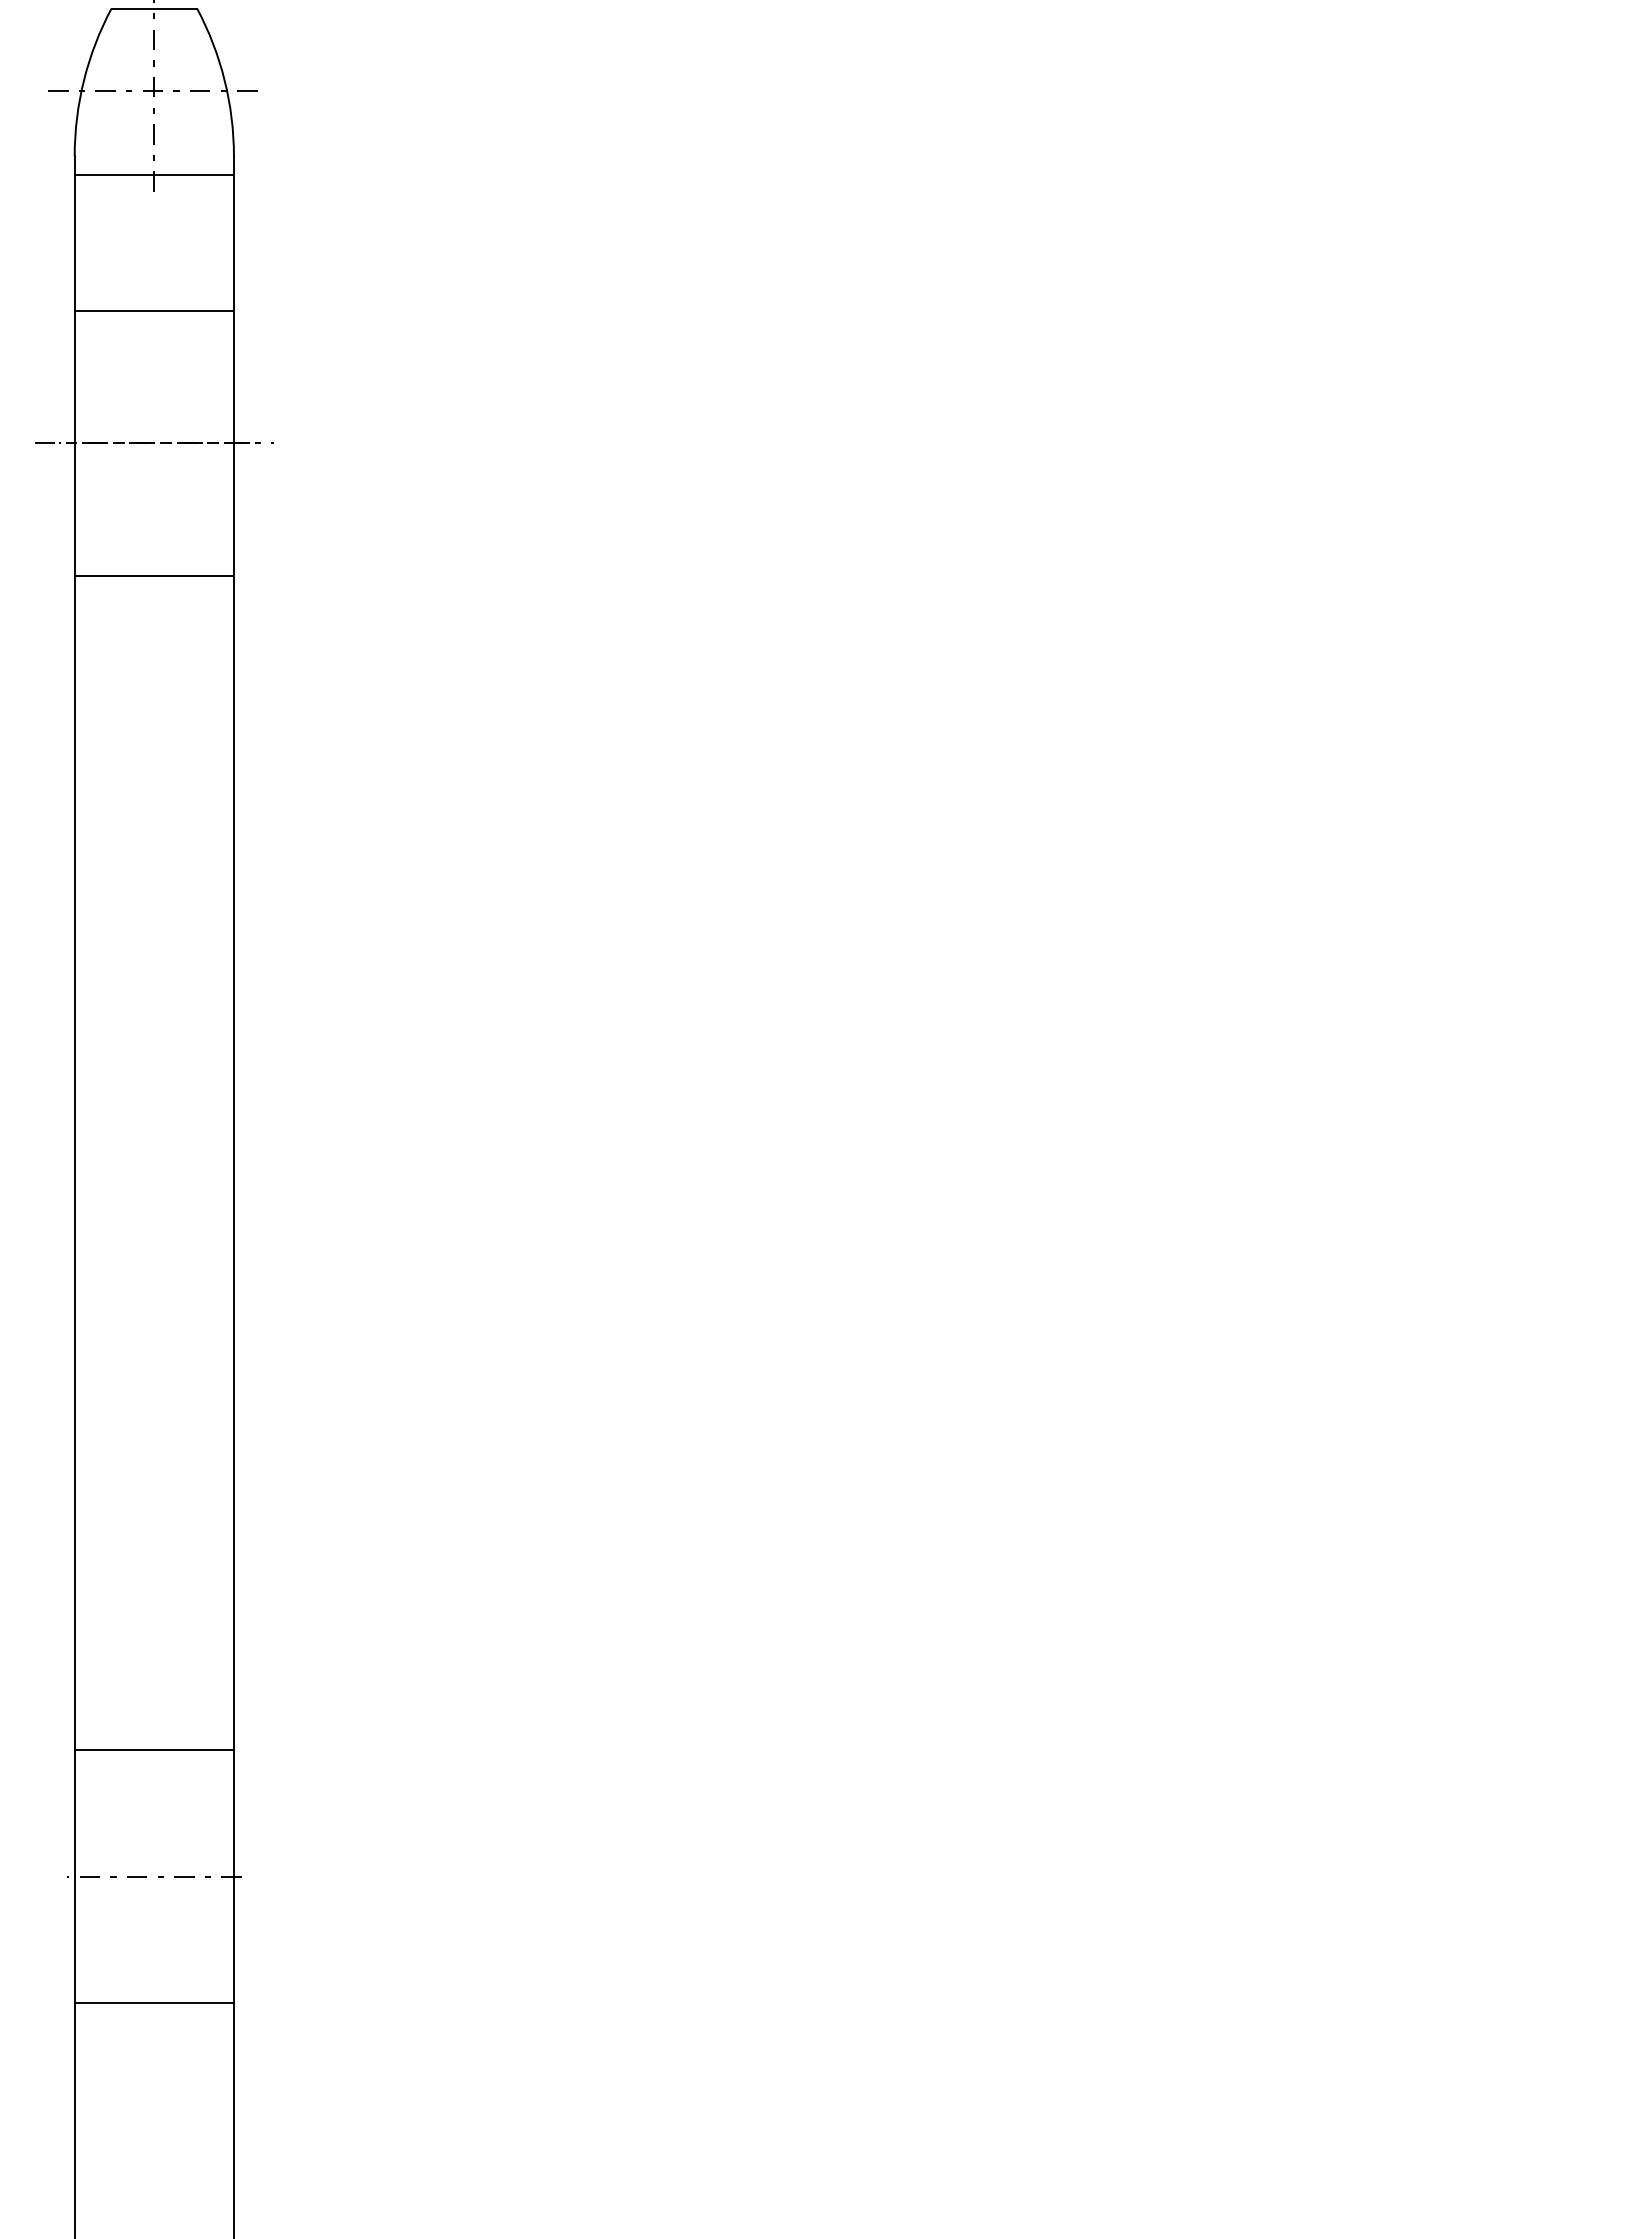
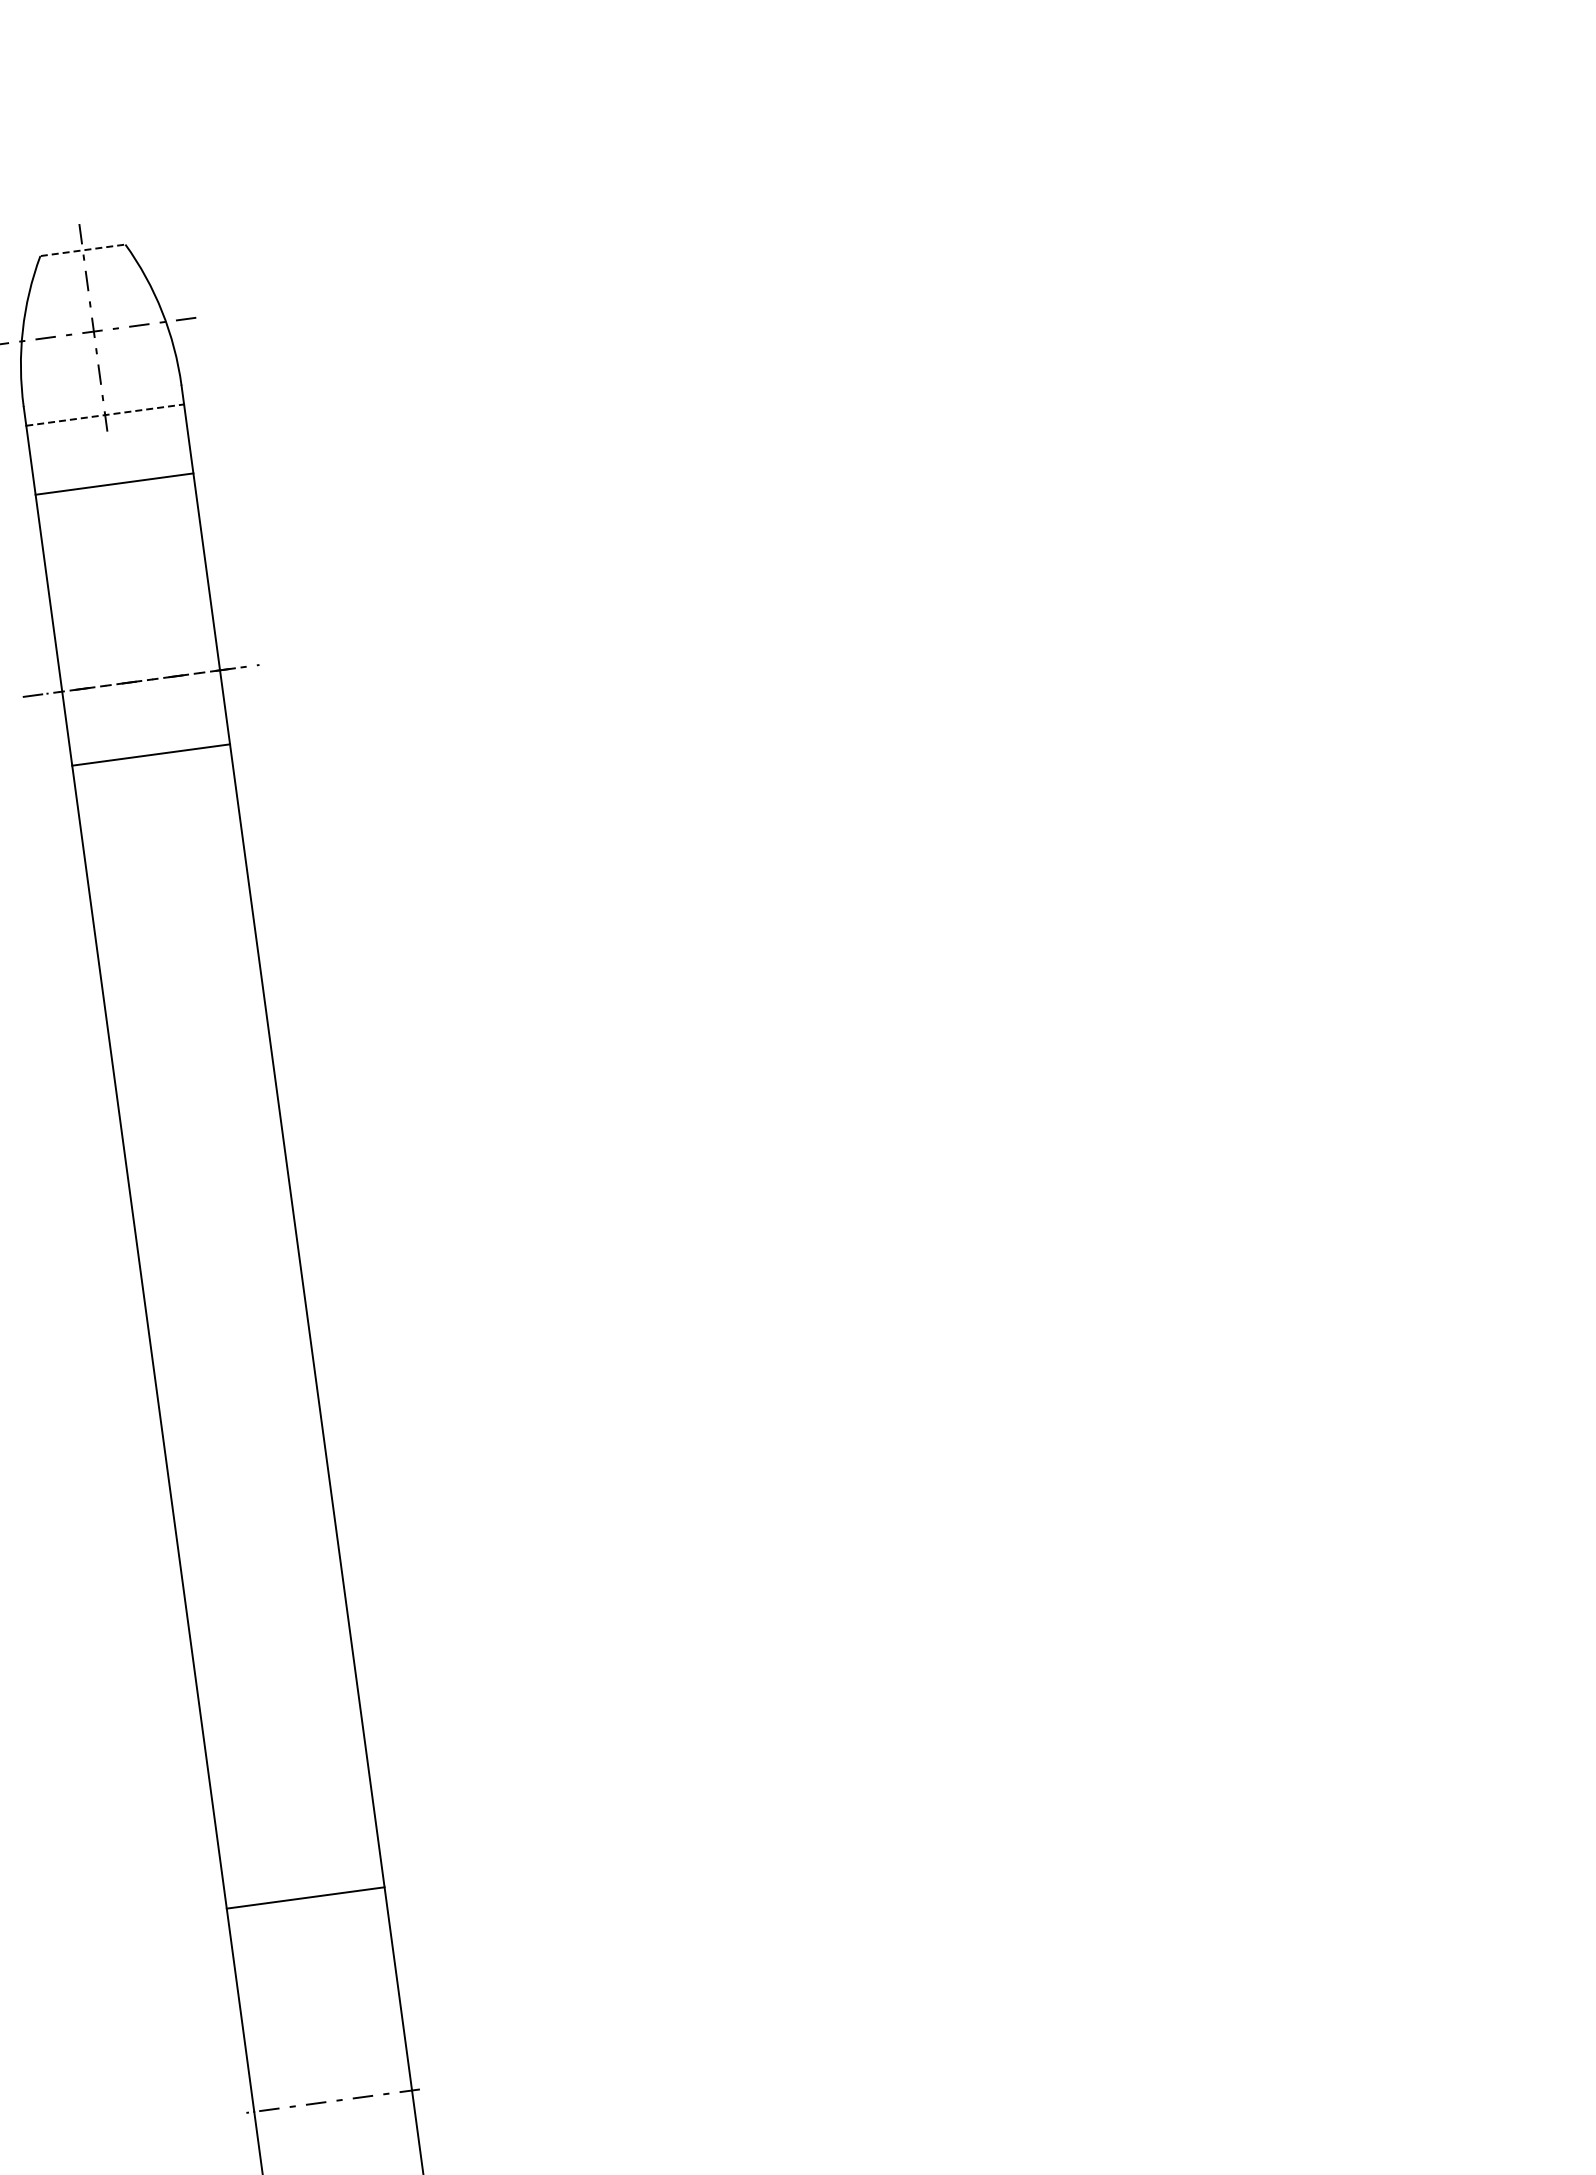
line: (154, 8) -> (83, 249), solid -> dashed
line: (154, 175) -> (105, 415), solid -> dashed
line: (153, 310) -> (113, 483), moved
line: (153, 576) -> (150, 755), moved
line: (153, 1750) -> (304, 1898), moved

